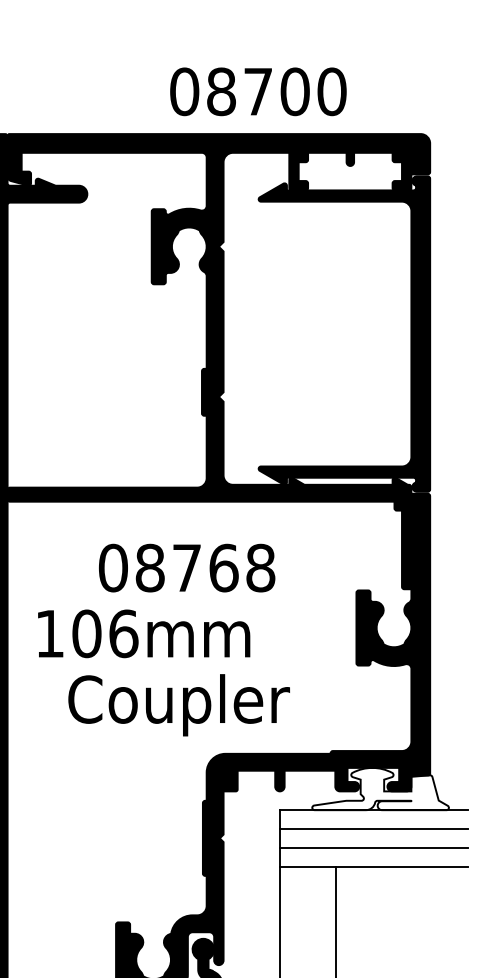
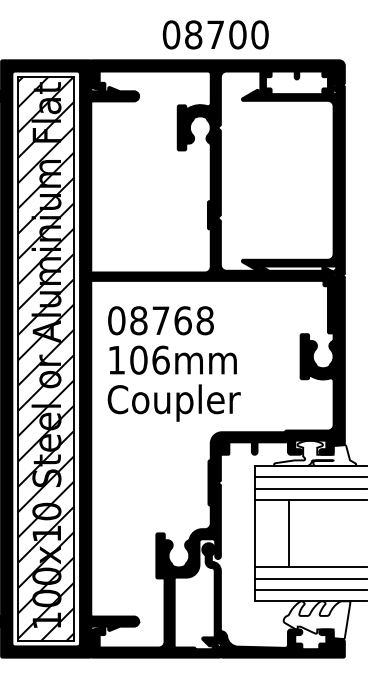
text: (257, 91) -> (215, 34), moved
text: (186, 567) -> (160, 320), moved
text: (177, 704) -> (173, 402), moved

